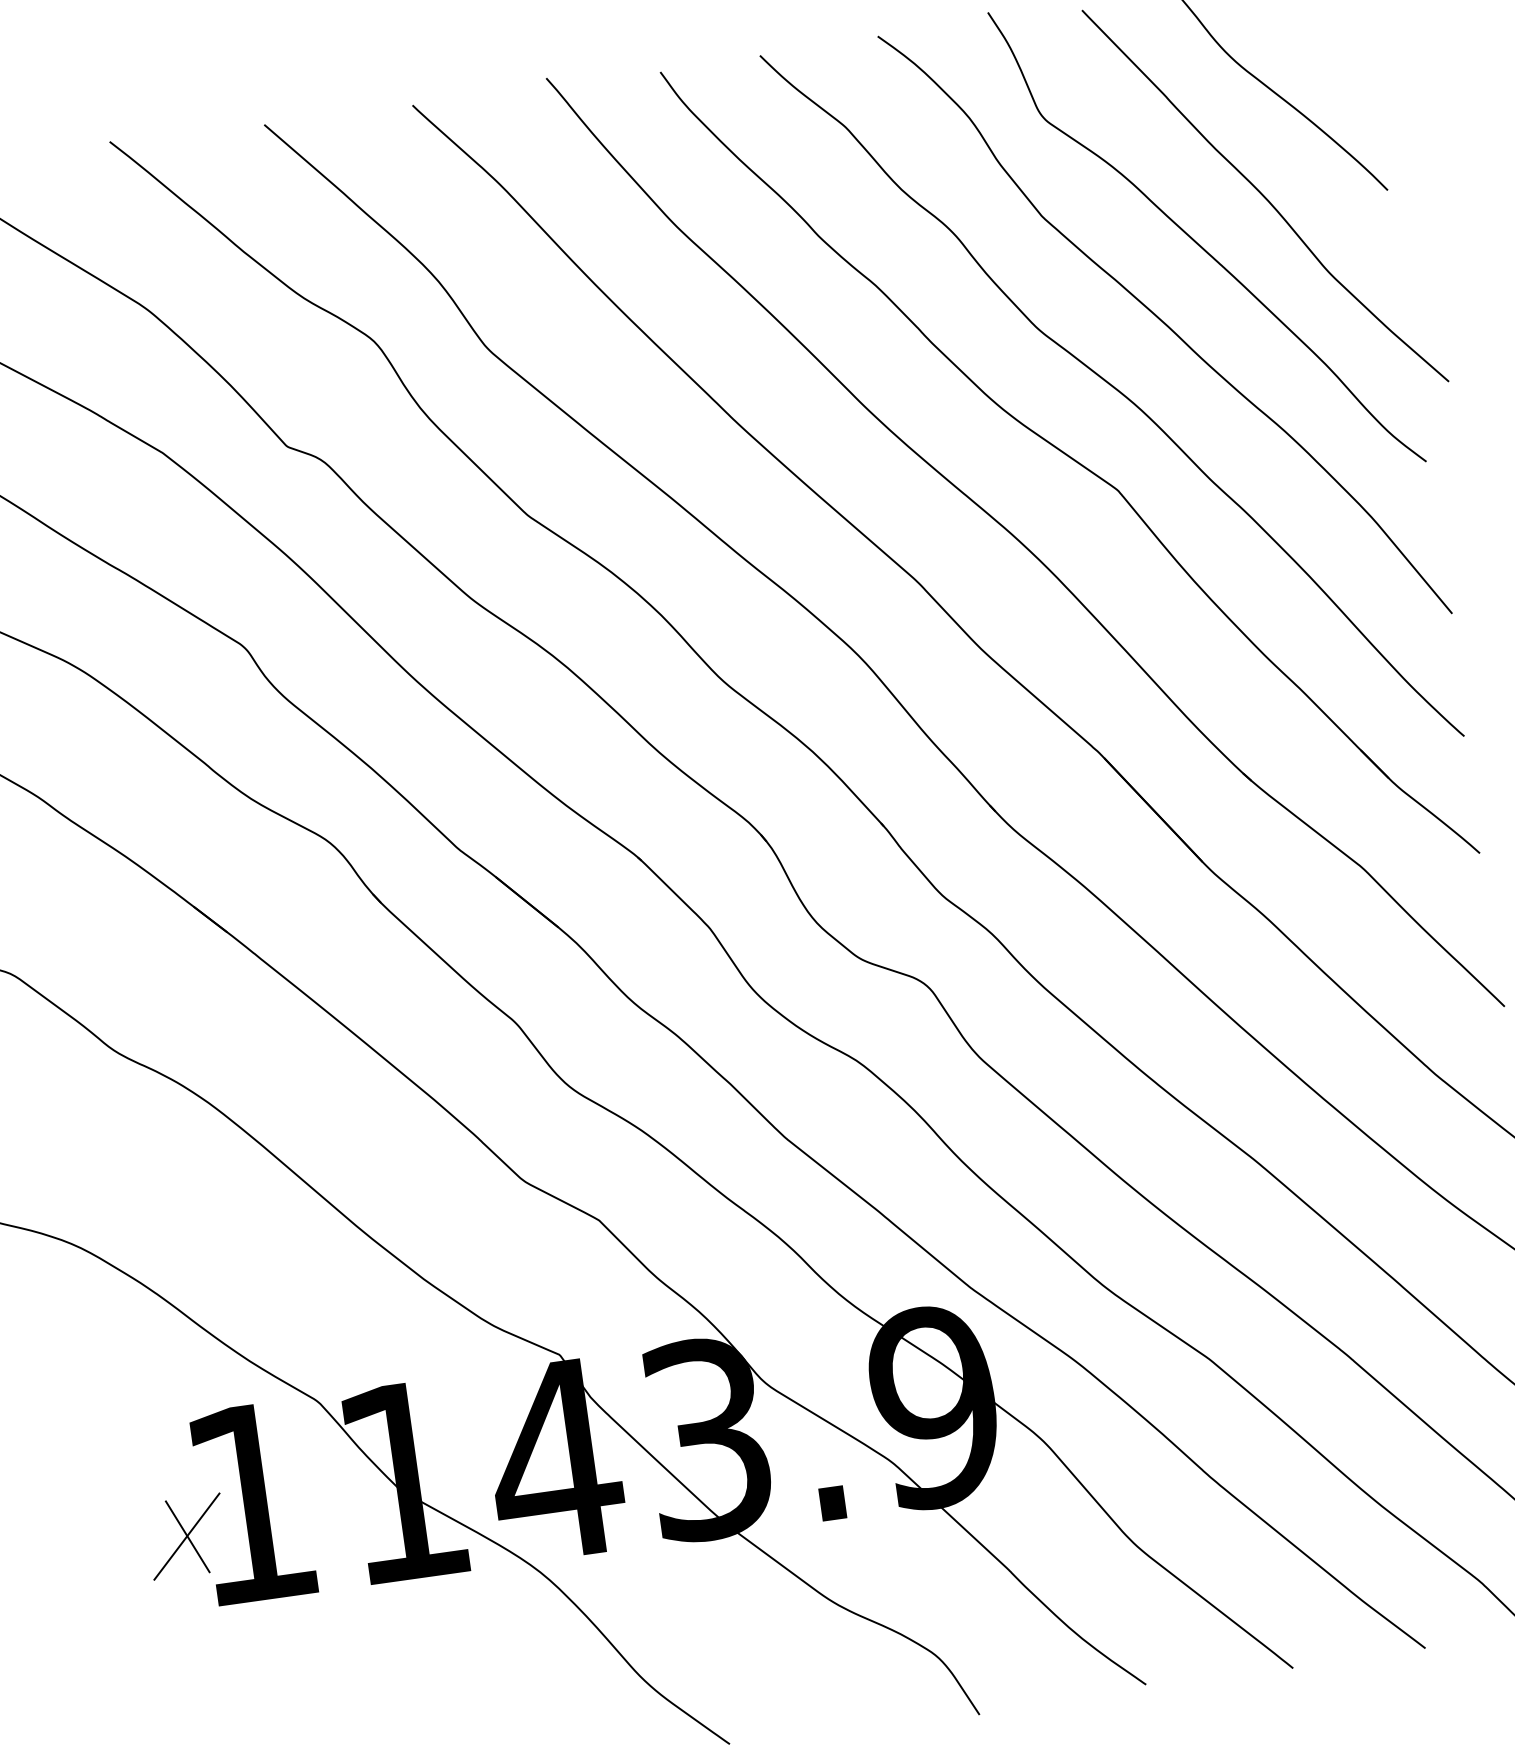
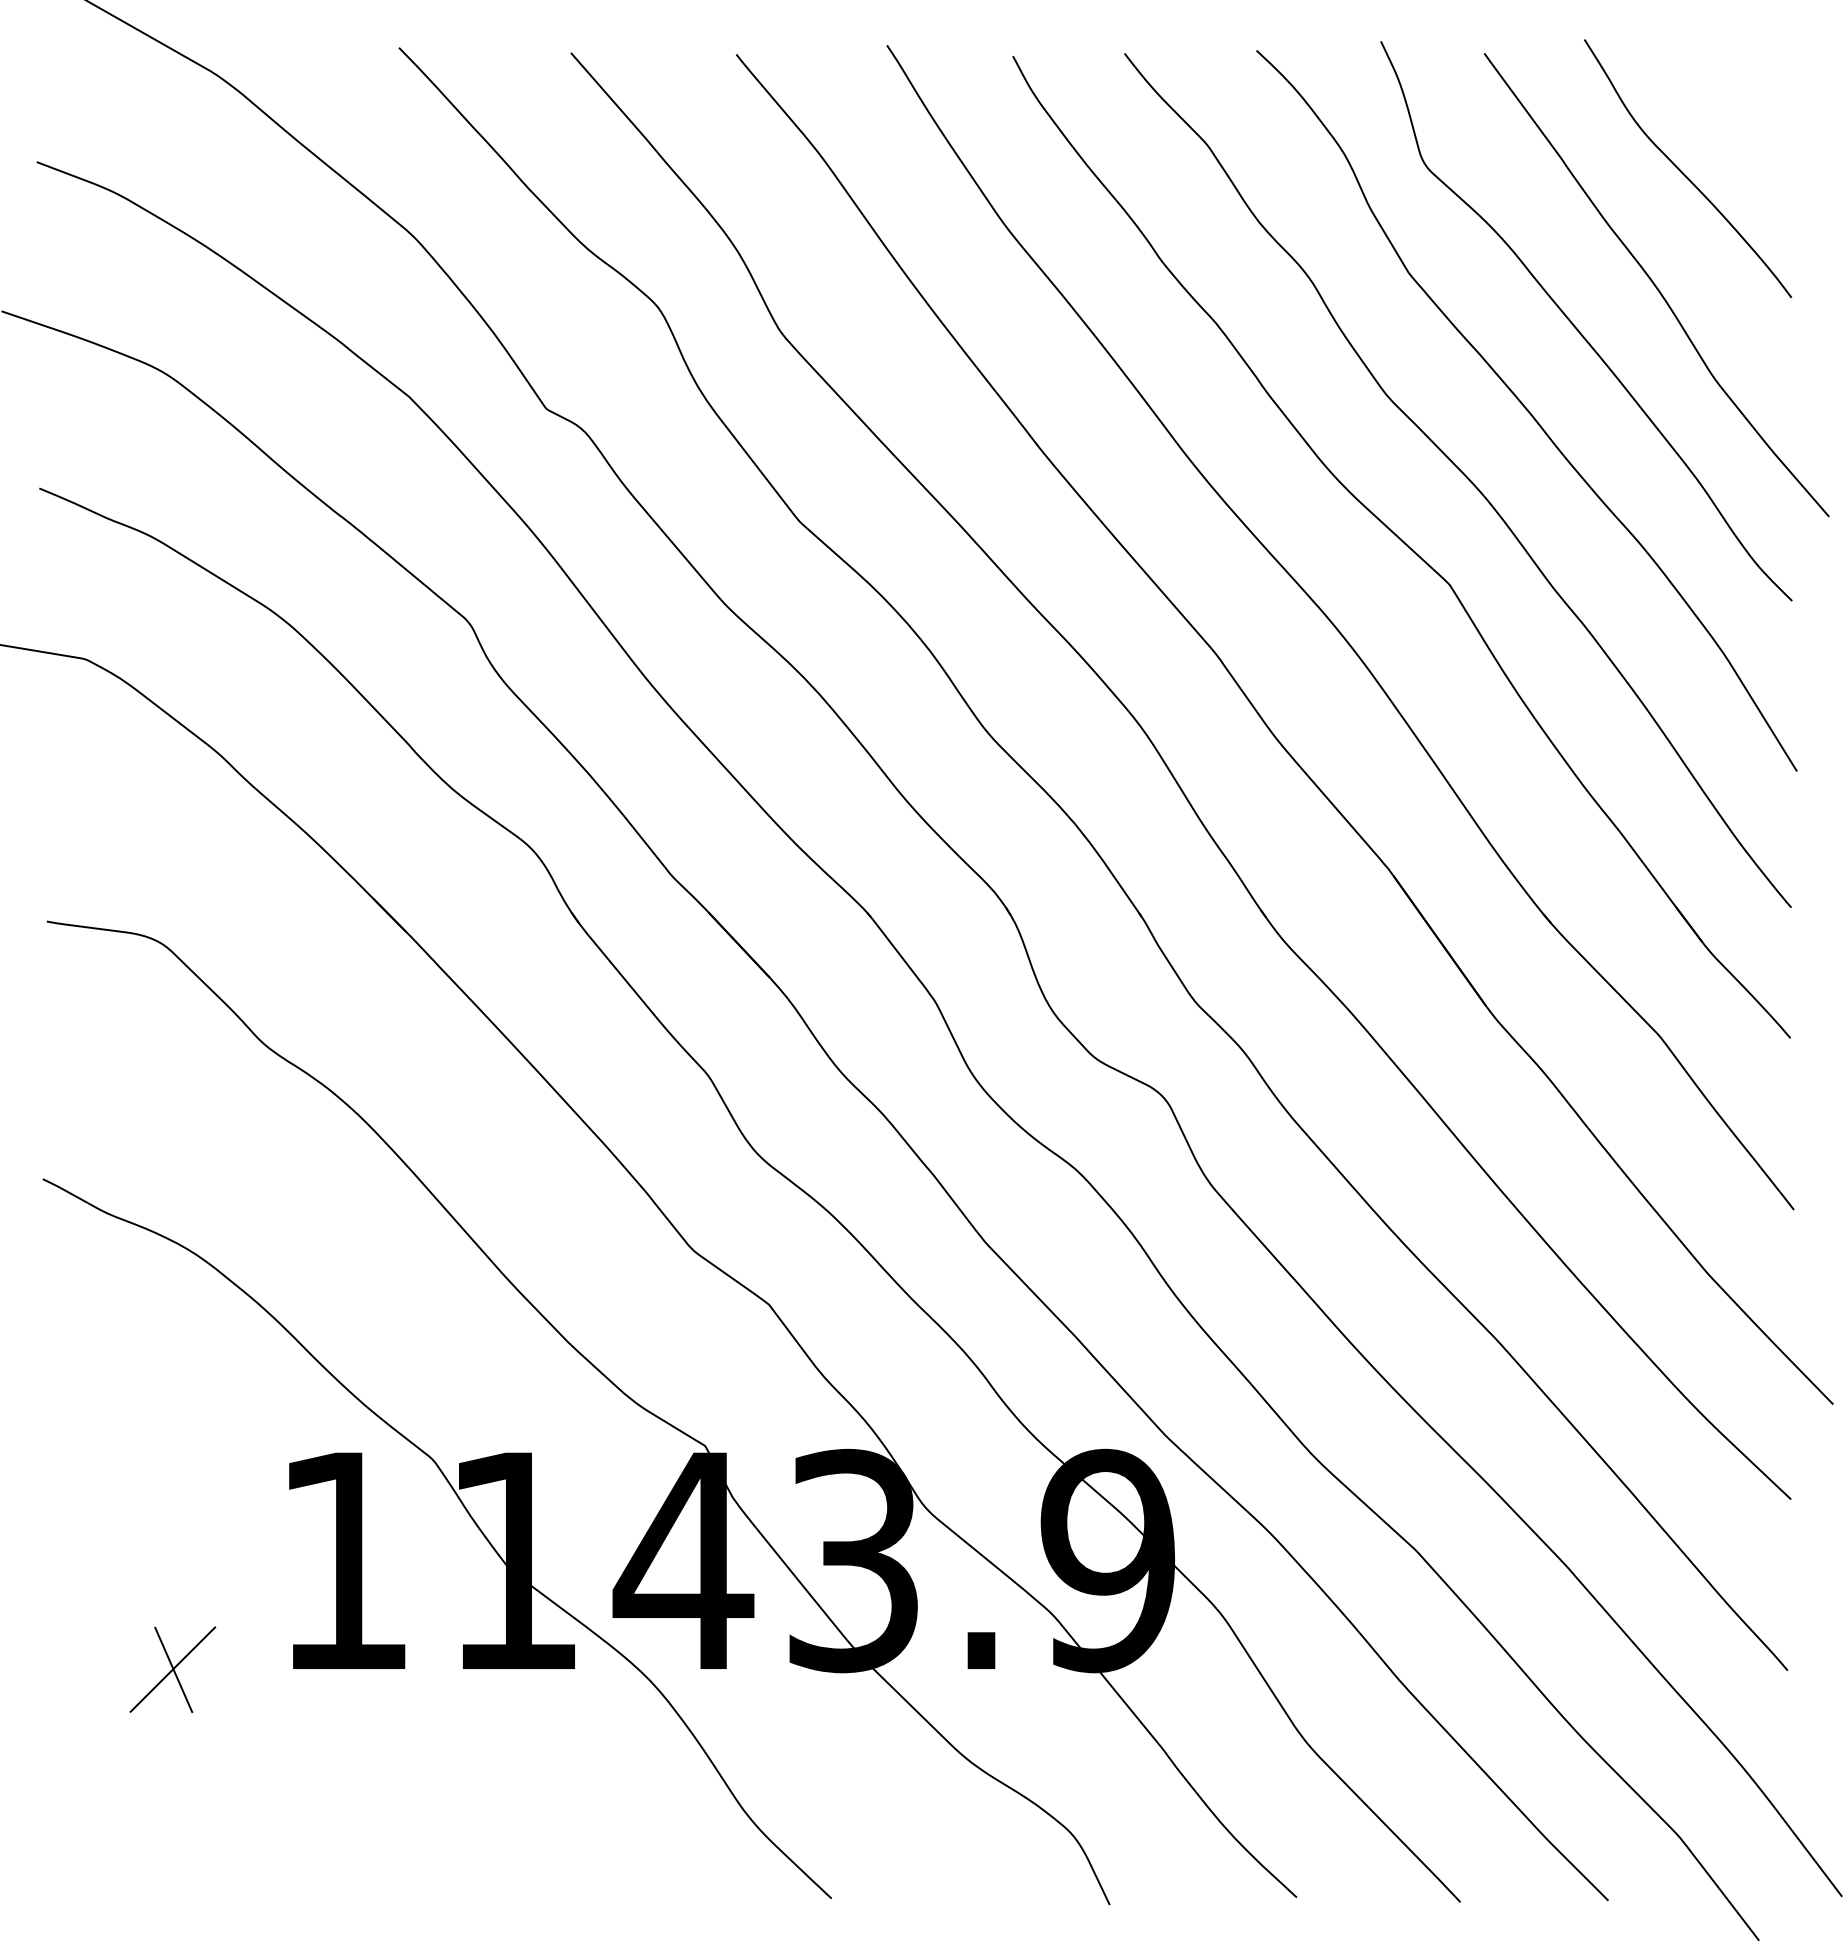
part: (186, 1536) -> (172, 1669), moved

